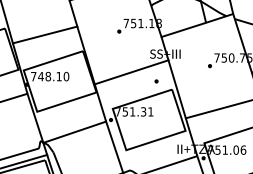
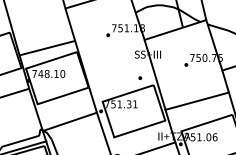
line: (45, 34) -> (47, 47), moved
line: (131, 71) -> (118, 69), removed

